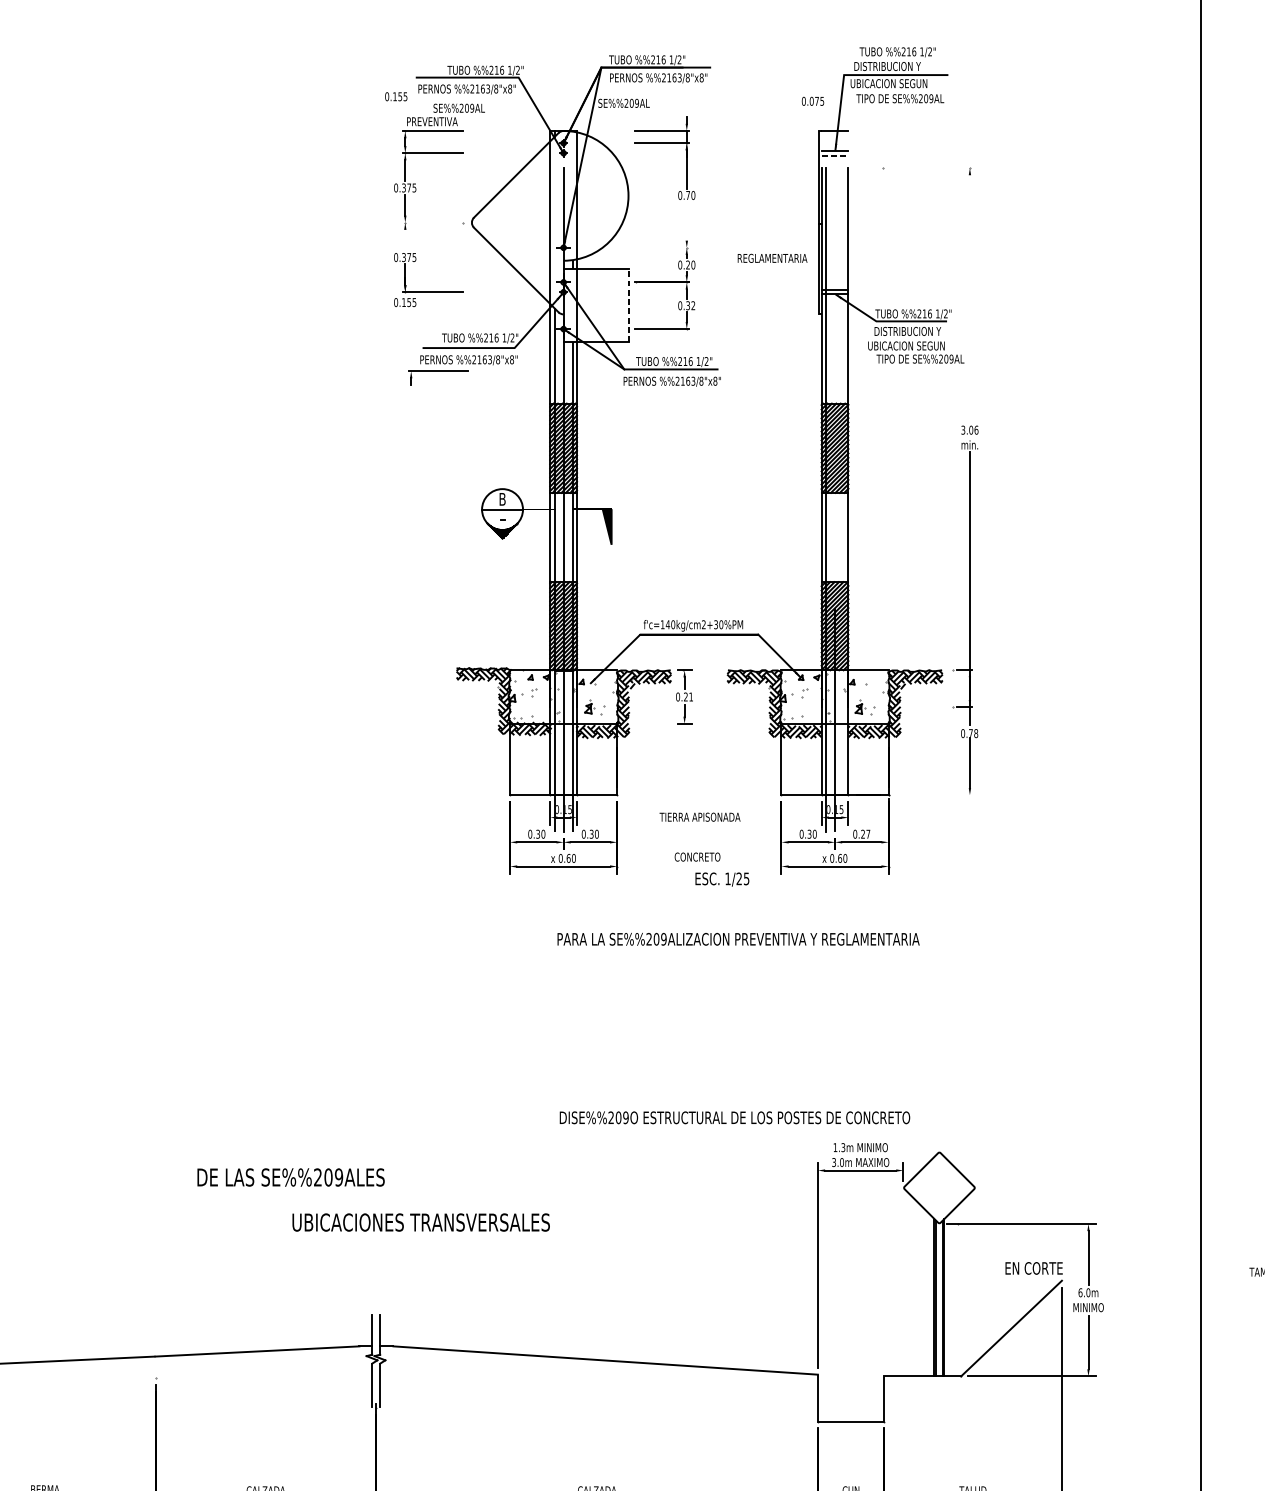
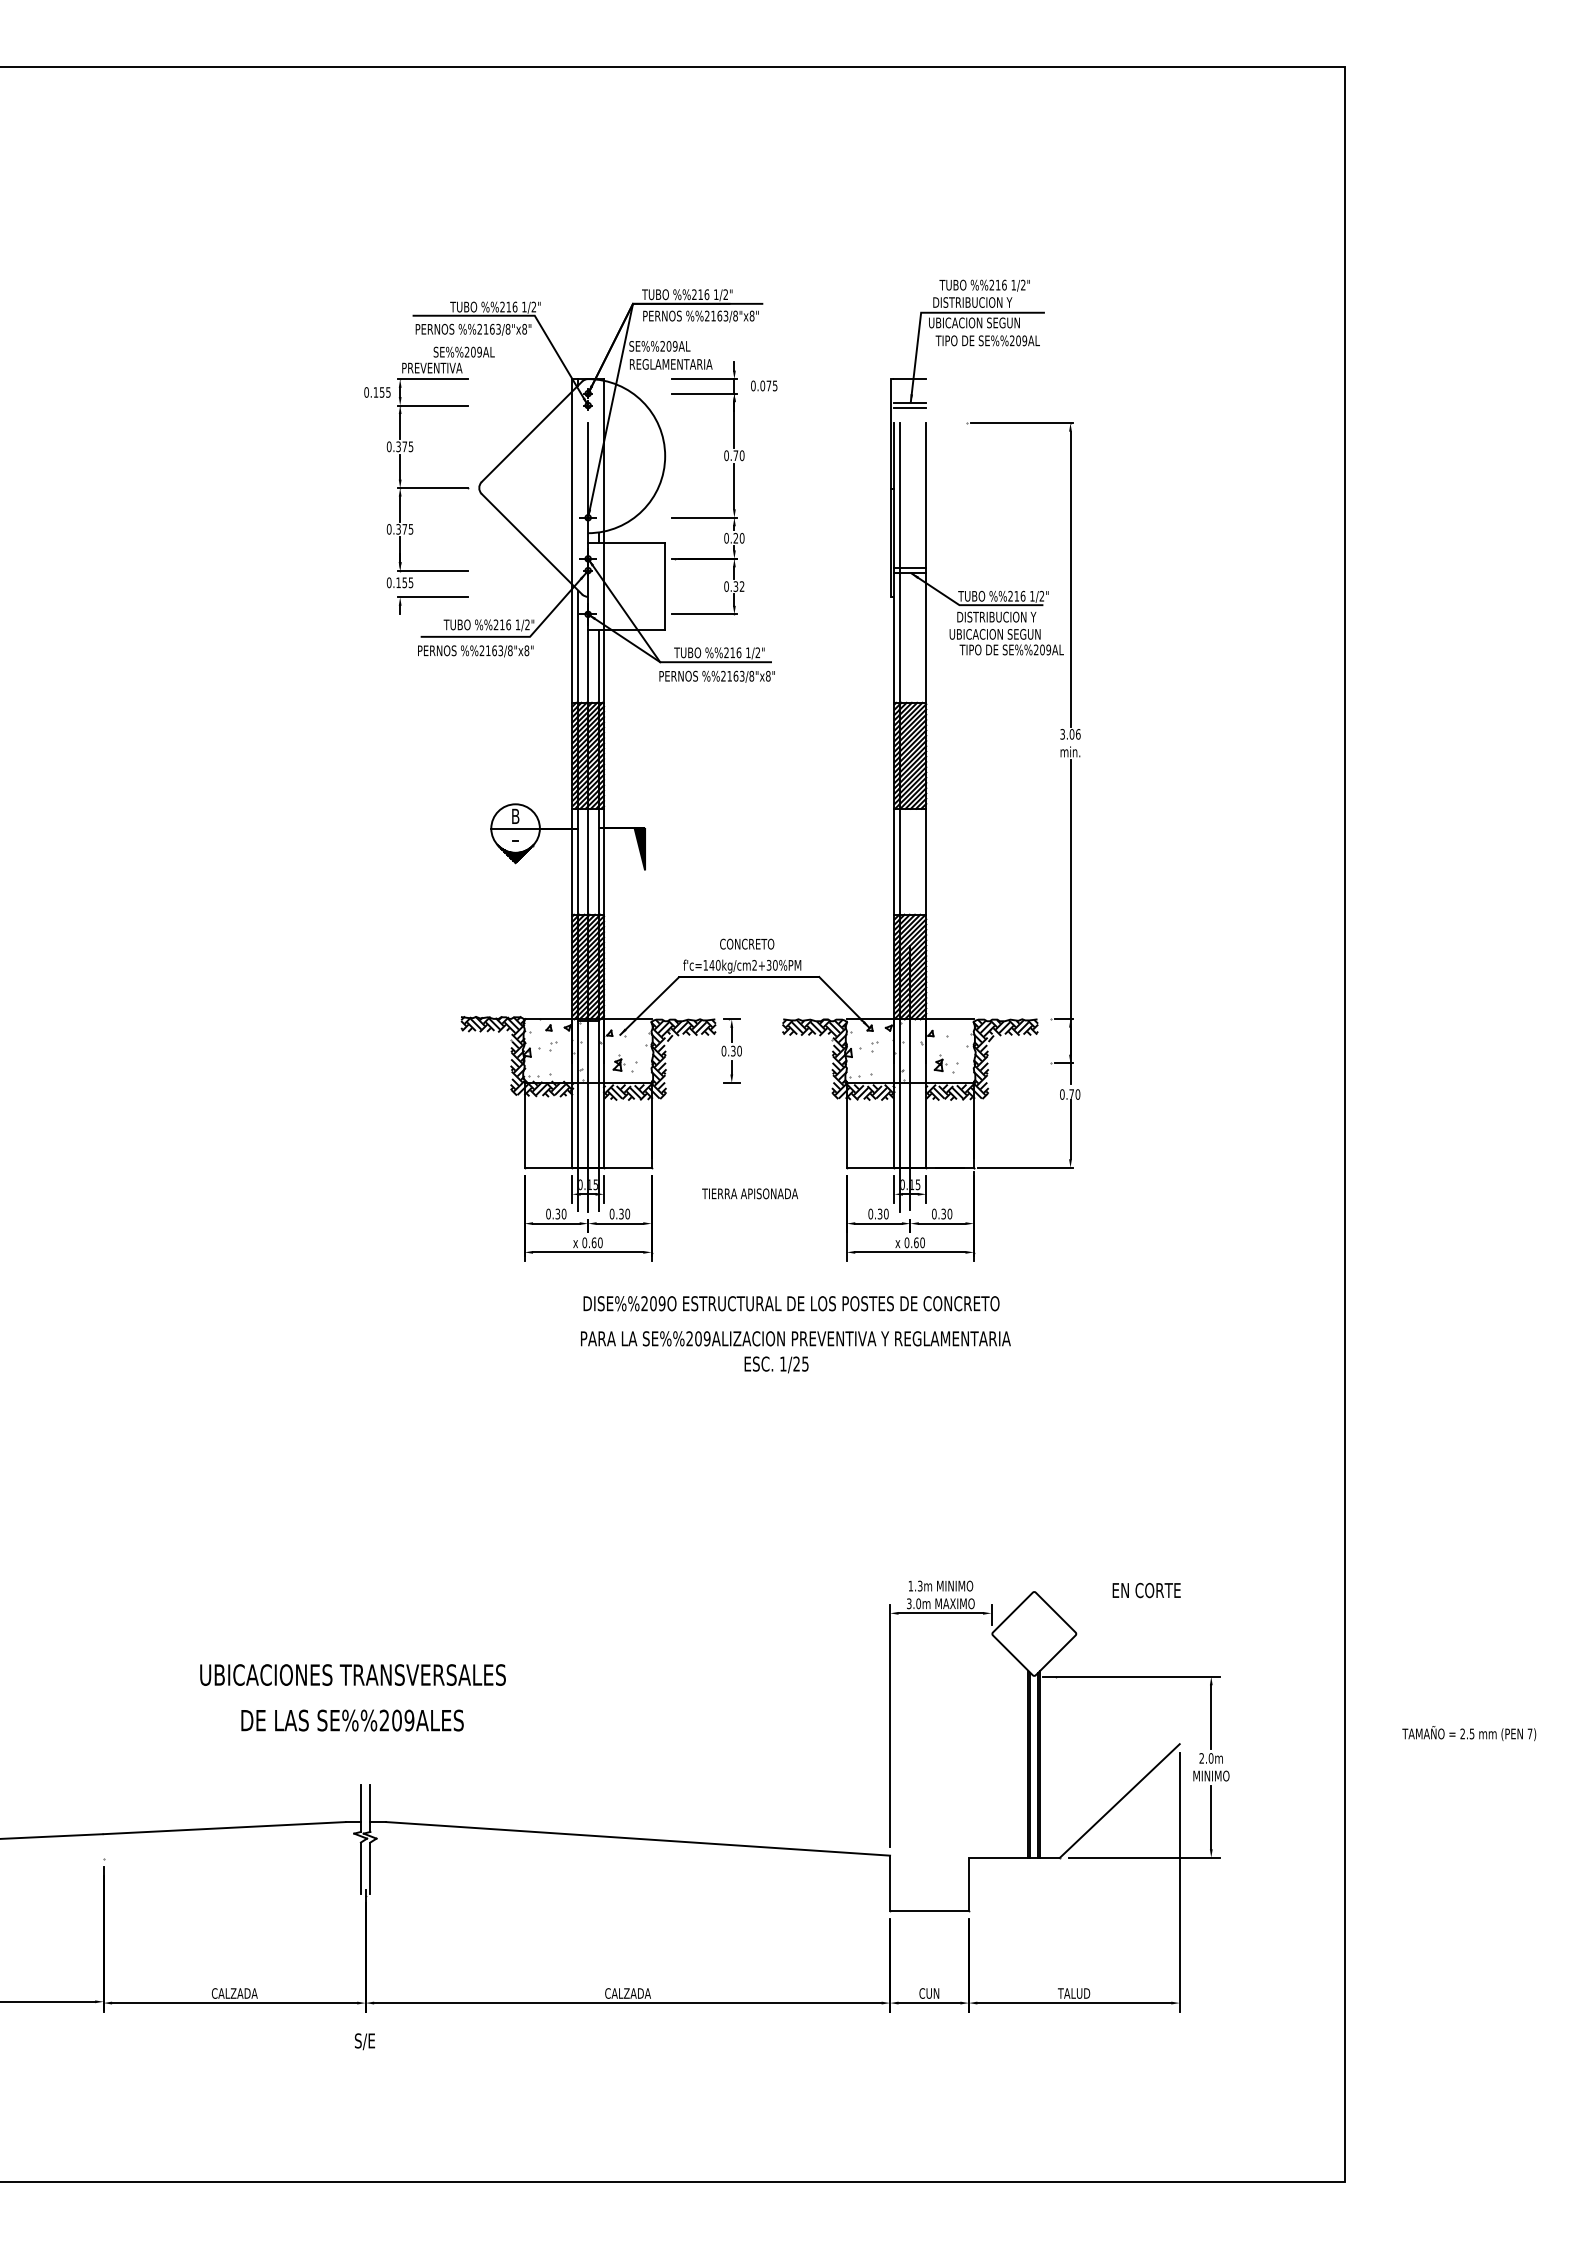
text: (396, 96) -> (377, 392), moved
text: (813, 100) -> (764, 385), moved
line: (835, 155) -> (910, 408), dashed -> solid
line: (929, 168) -> (1022, 423), added
line: (686, 221) -> (734, 486), added
line: (432, 223) -> (432, 488), added
line: (405, 239) -> (400, 508), added
line: (661, 247) -> (704, 517), added
text: (772, 258) -> (671, 364), moved
line: (969, 298) -> (1070, 578), added
line: (628, 305) -> (665, 586), dashed -> solid
part: (438, 371) -> (432, 597), moved
text: (688, 696) -> (736, 1050), 0.21 -> 0.30
text: (975, 733) -> (1077, 1094), 0.78 -> 0.70
line: (932, 795) -> (1025, 1167), added
text: (865, 833) -> (946, 1213), 0.27 -> 0.30
text: (697, 856) -> (747, 943), moved
text: (722, 879) -> (776, 1364), moved
text: (734, 1117) -> (791, 1303), moved
text: (291, 1177) -> (352, 1720), moved
text: (420, 1222) -> (352, 1674), moved
text: (1033, 1268) -> (1146, 1590), moved
text: (1080, 1292) -> (1201, 1758), 6.0m -> 2.0m

